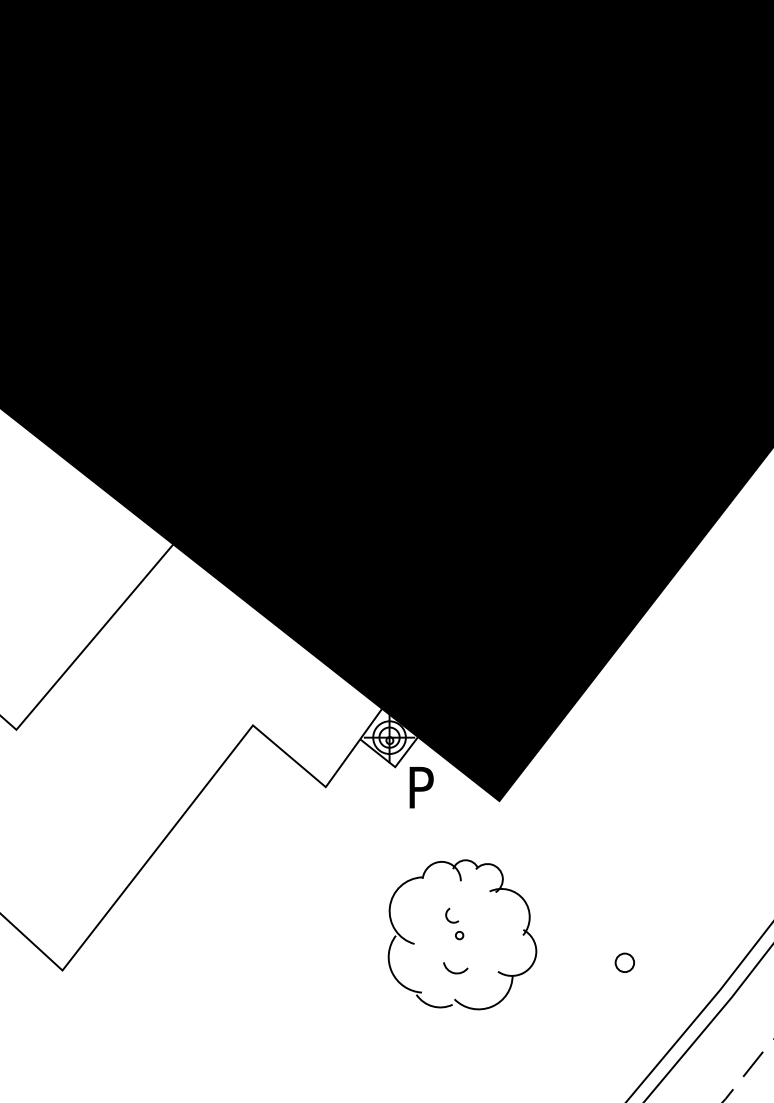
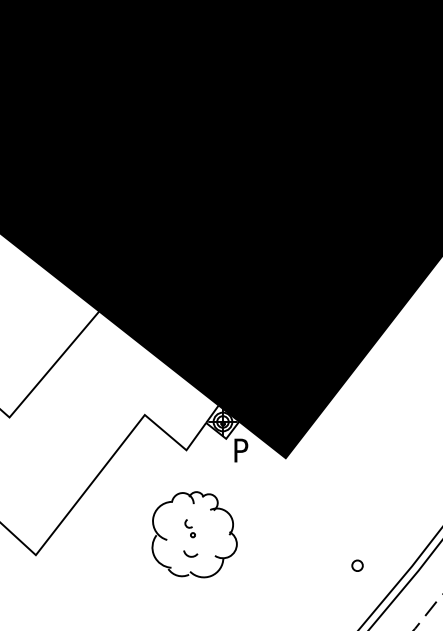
part: (462, 934) -> (194, 534), moved
part: (624, 962) -> (357, 565), moved

